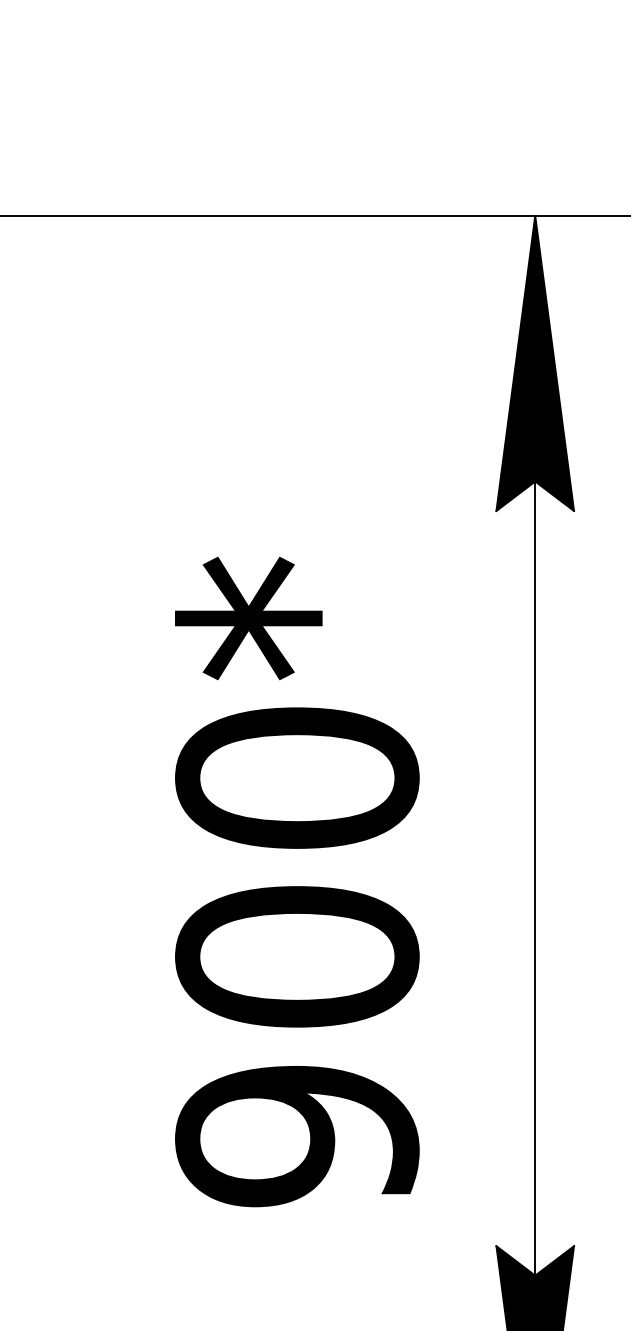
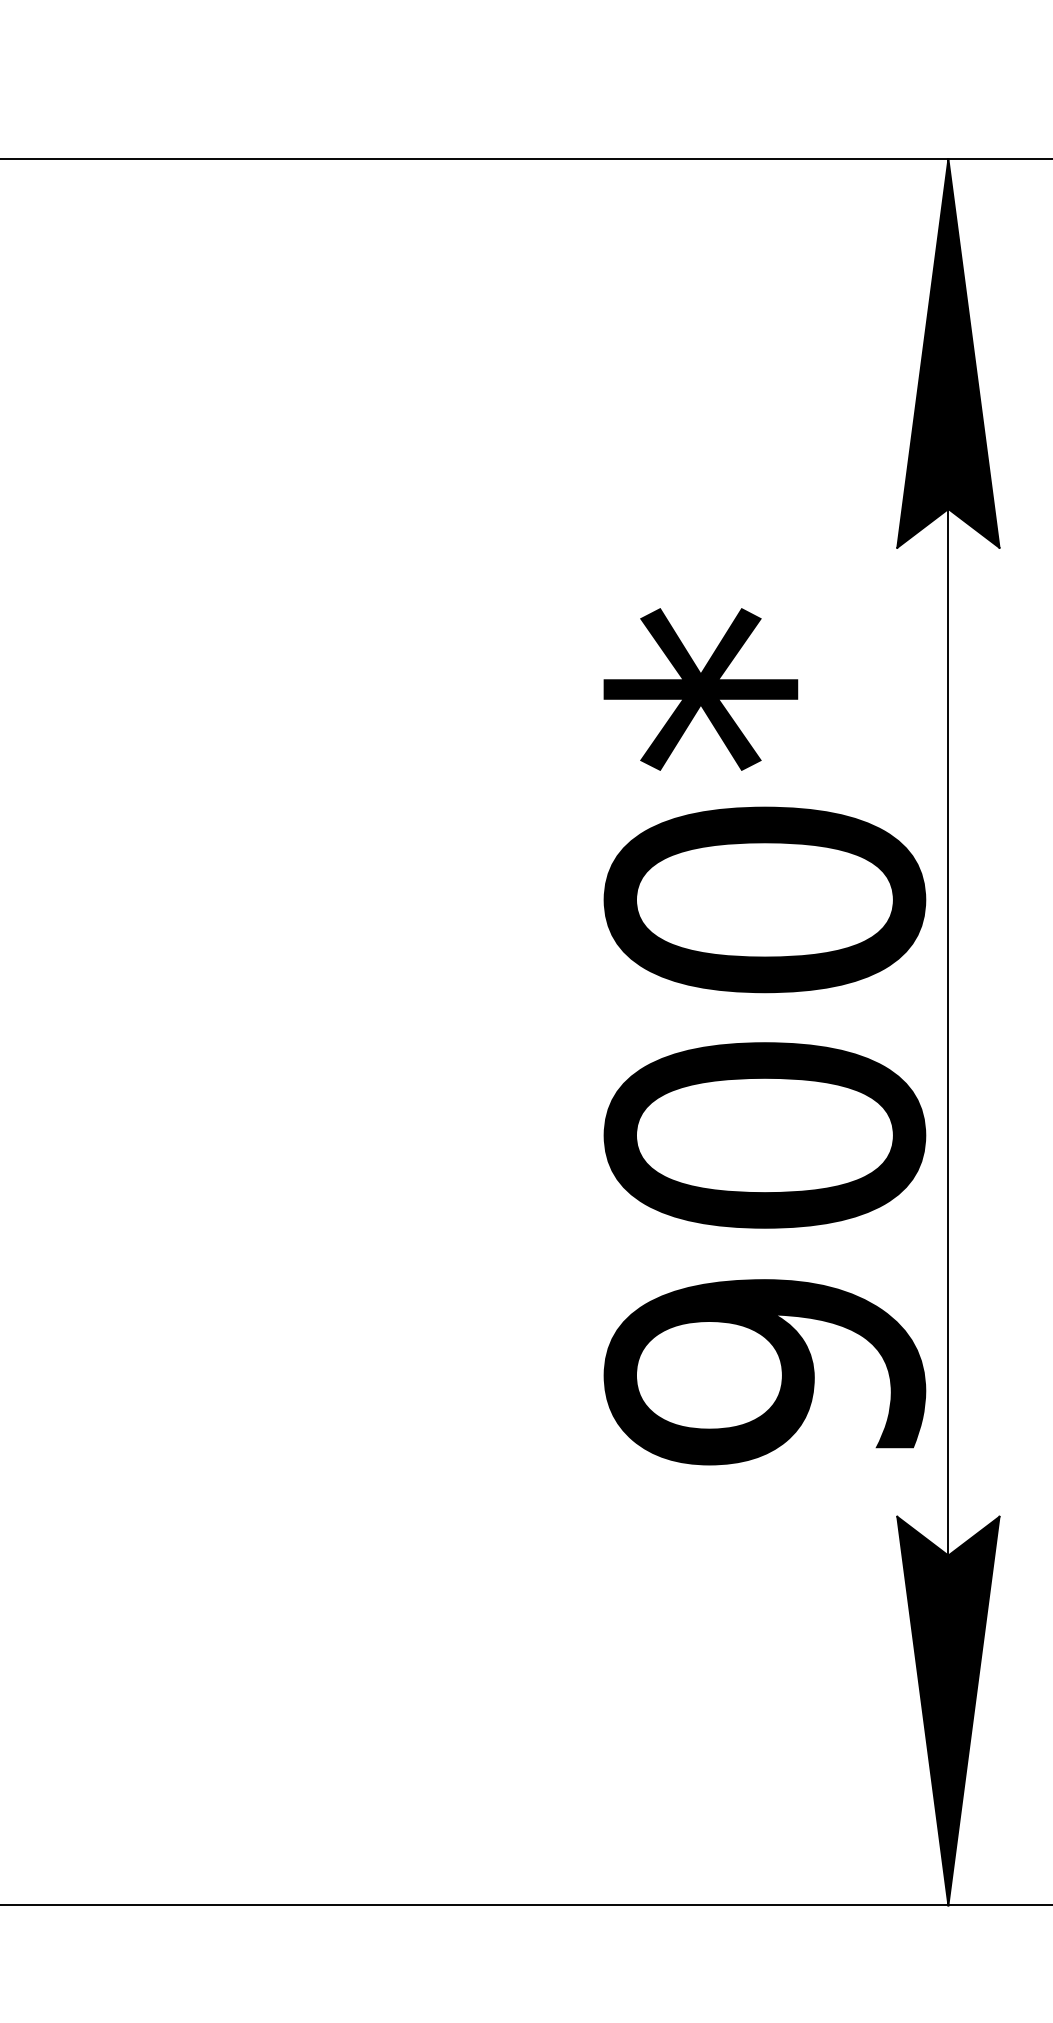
text: (297, 881) -> (764, 1036), moved

